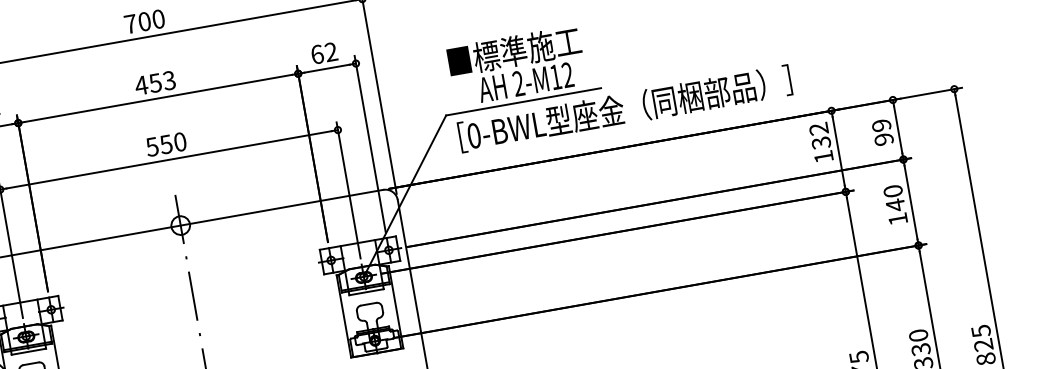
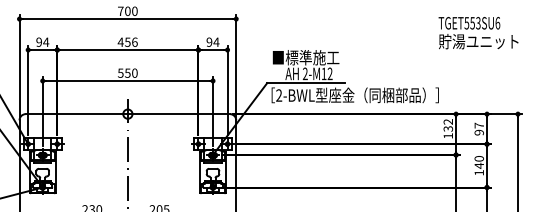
text: (323, 51) -> (212, 41), 62 -> 94
text: (168, 79) -> (134, 41), 453 -> 456
text: (879, 125) -> (478, 125), 99 -> 97
text: (474, 135) -> (279, 95), 0-BWL -> 2-BWL

